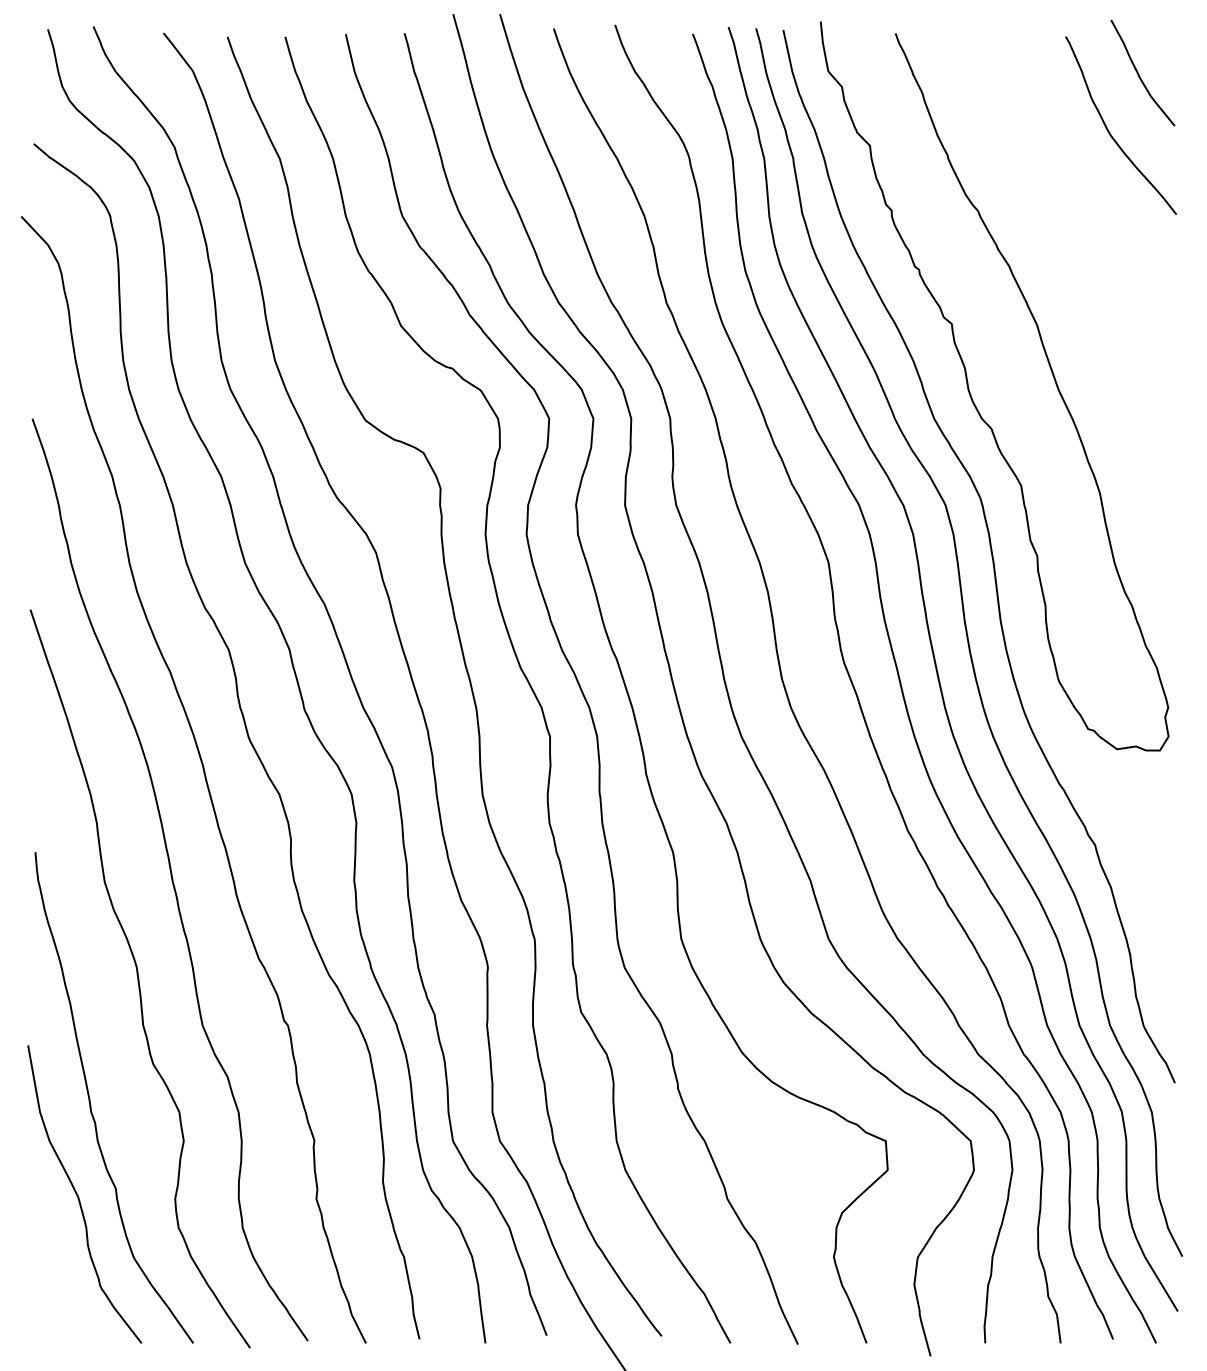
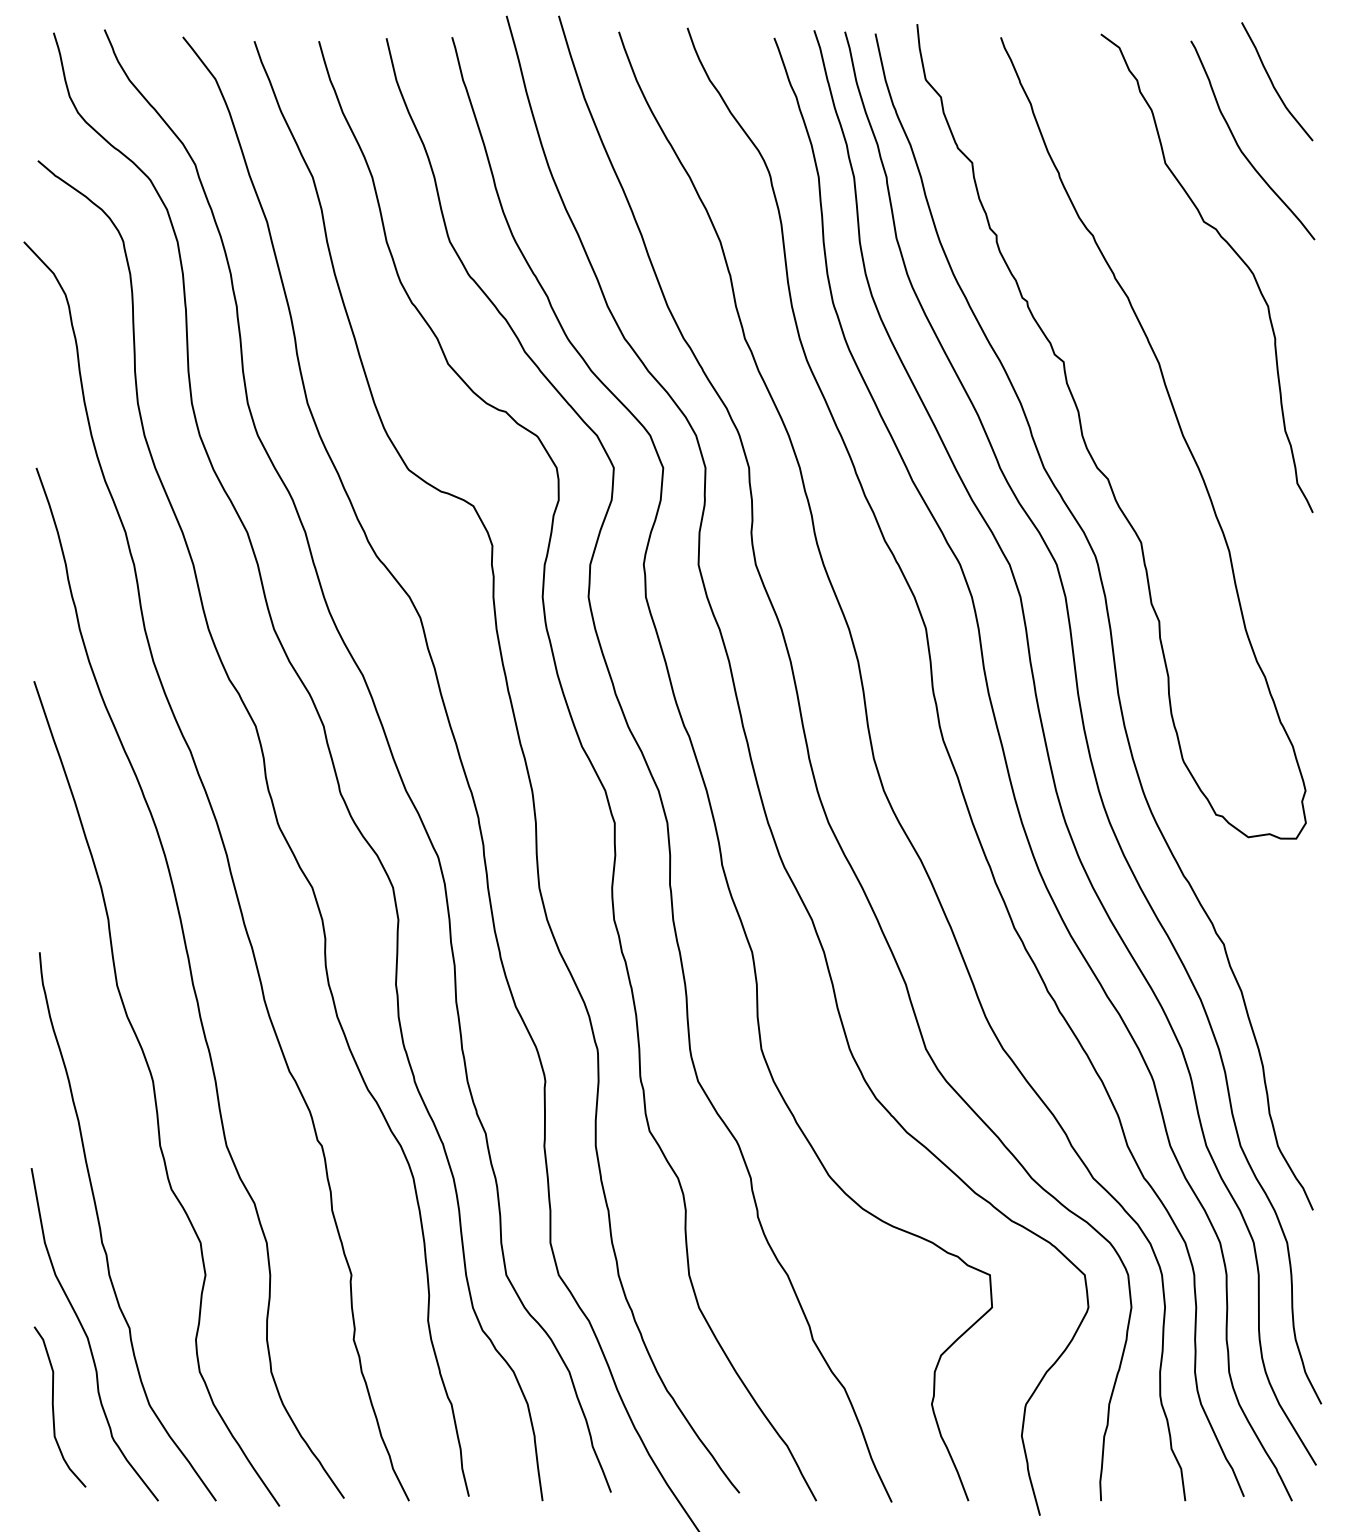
curve: (1105, 227) -> (1235, 254), added
curve: (48, 1259) -> (54, 1407), added

